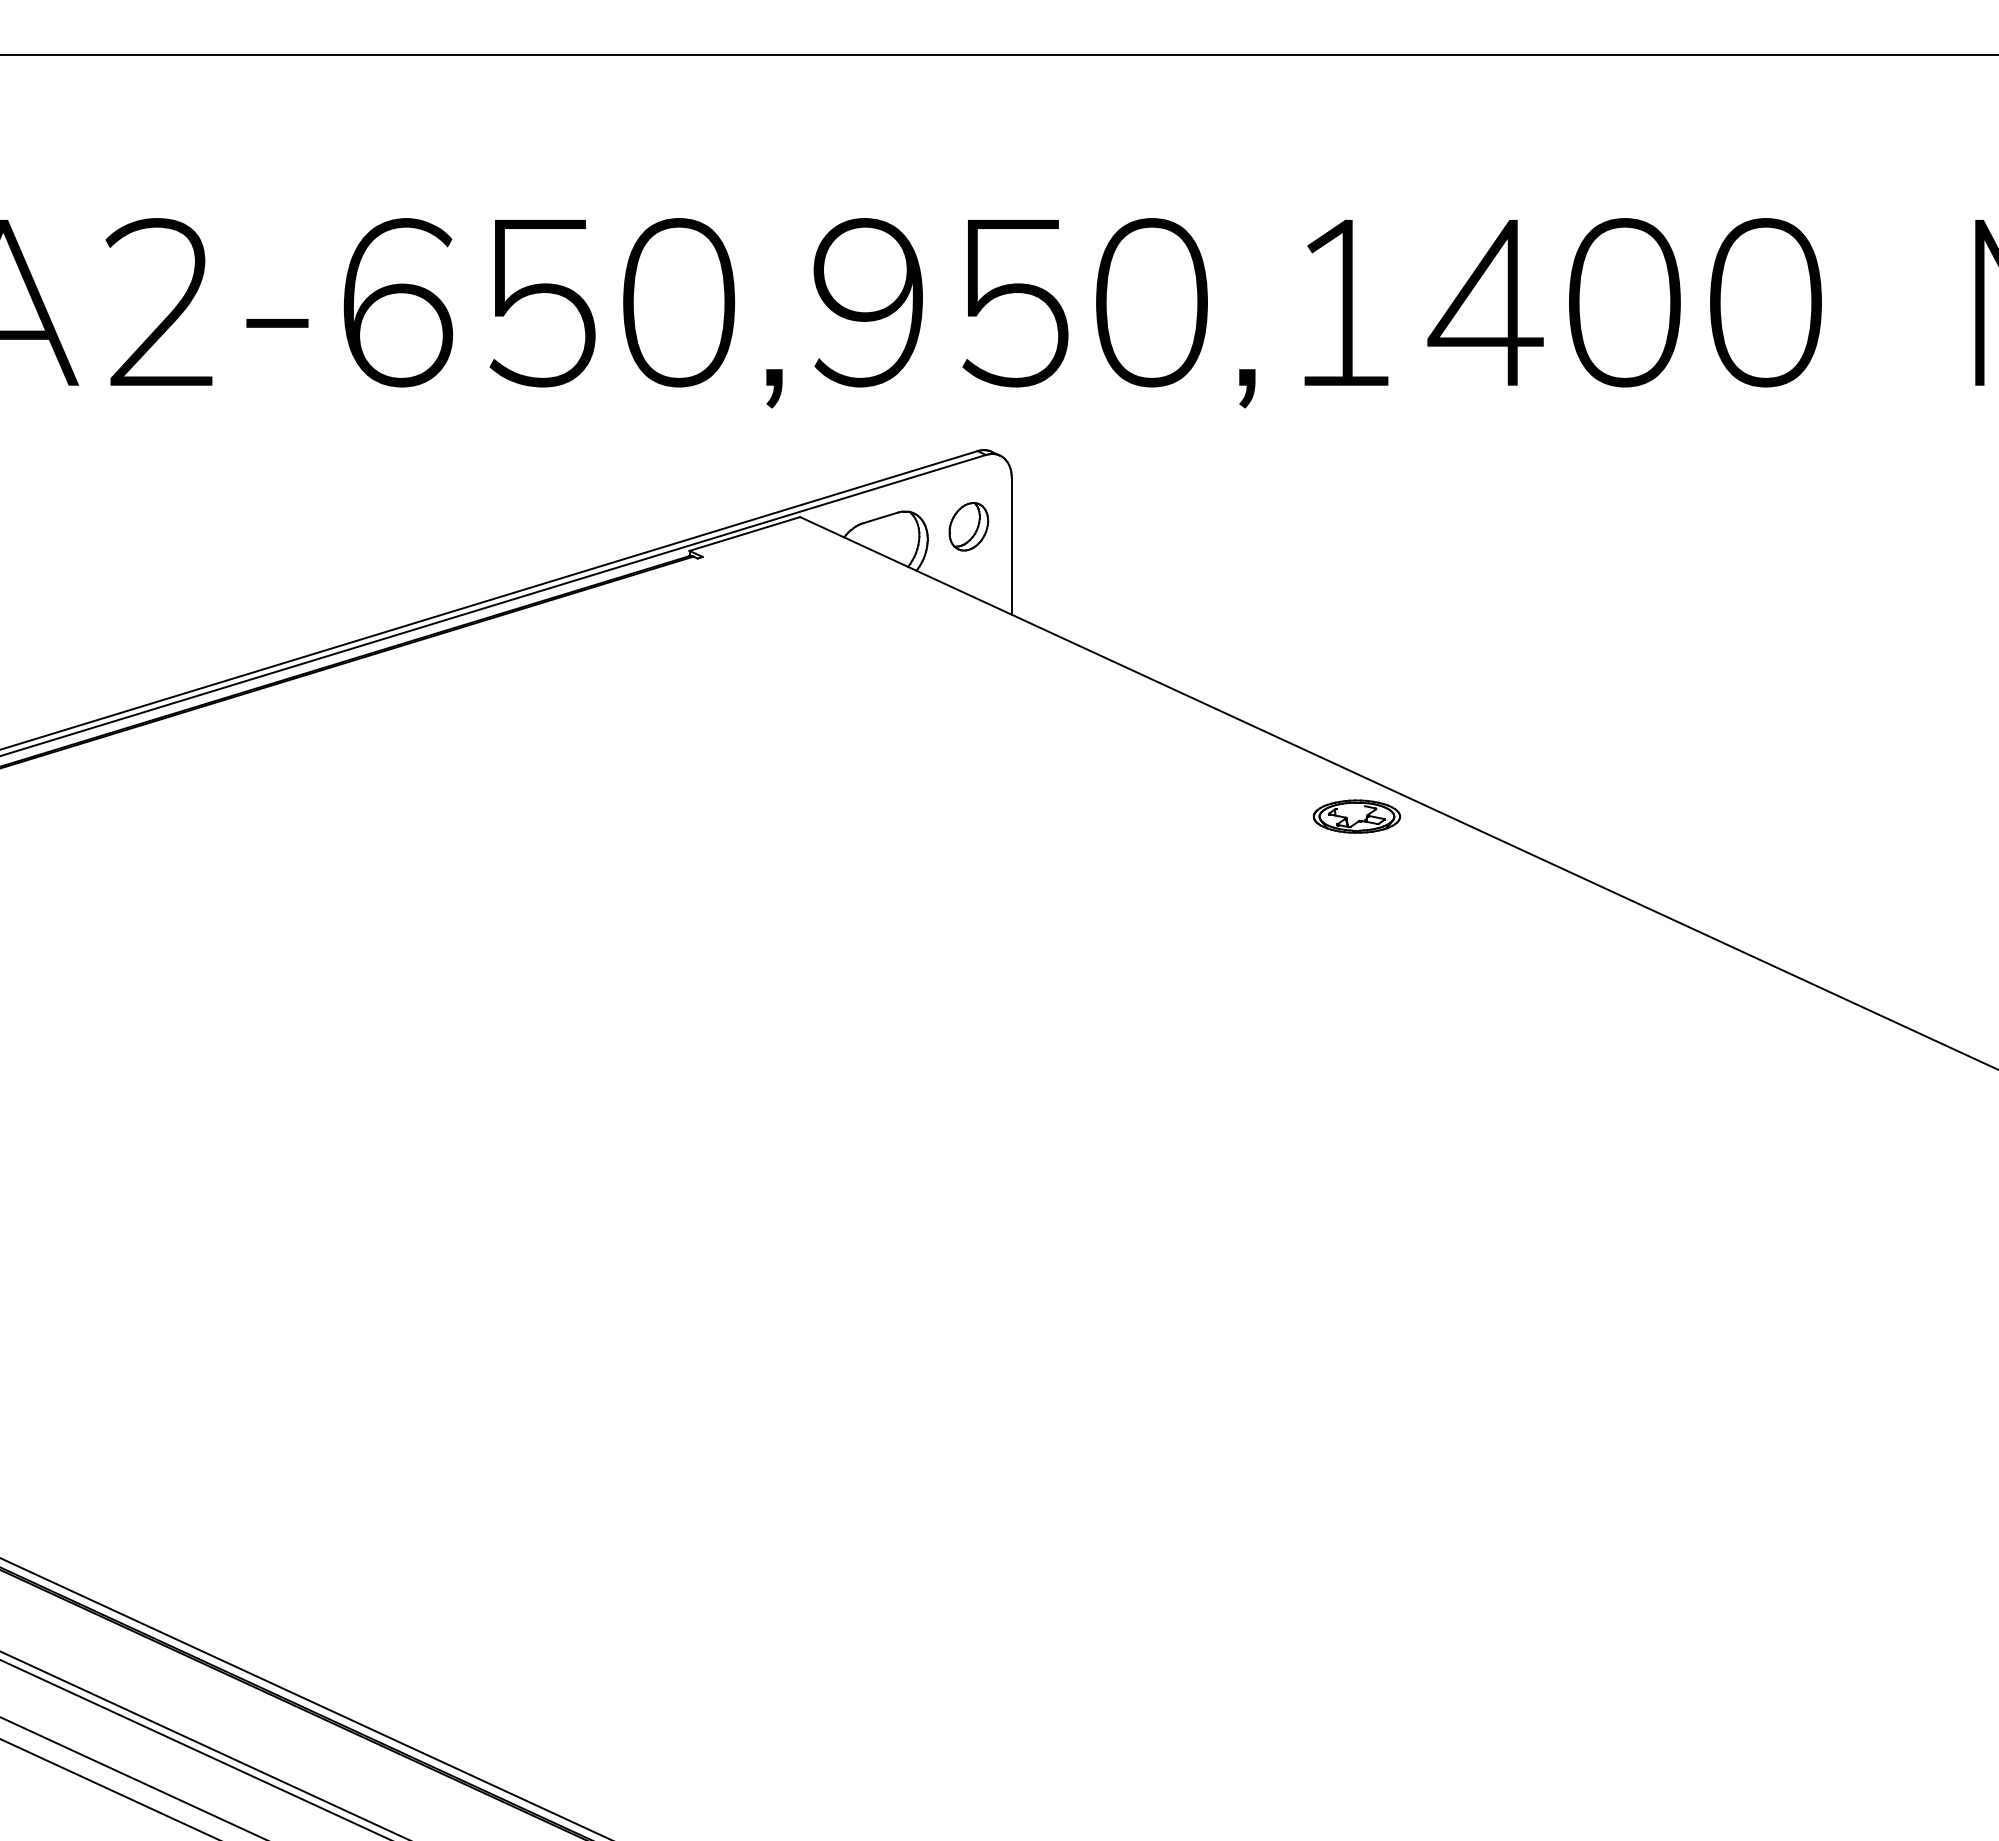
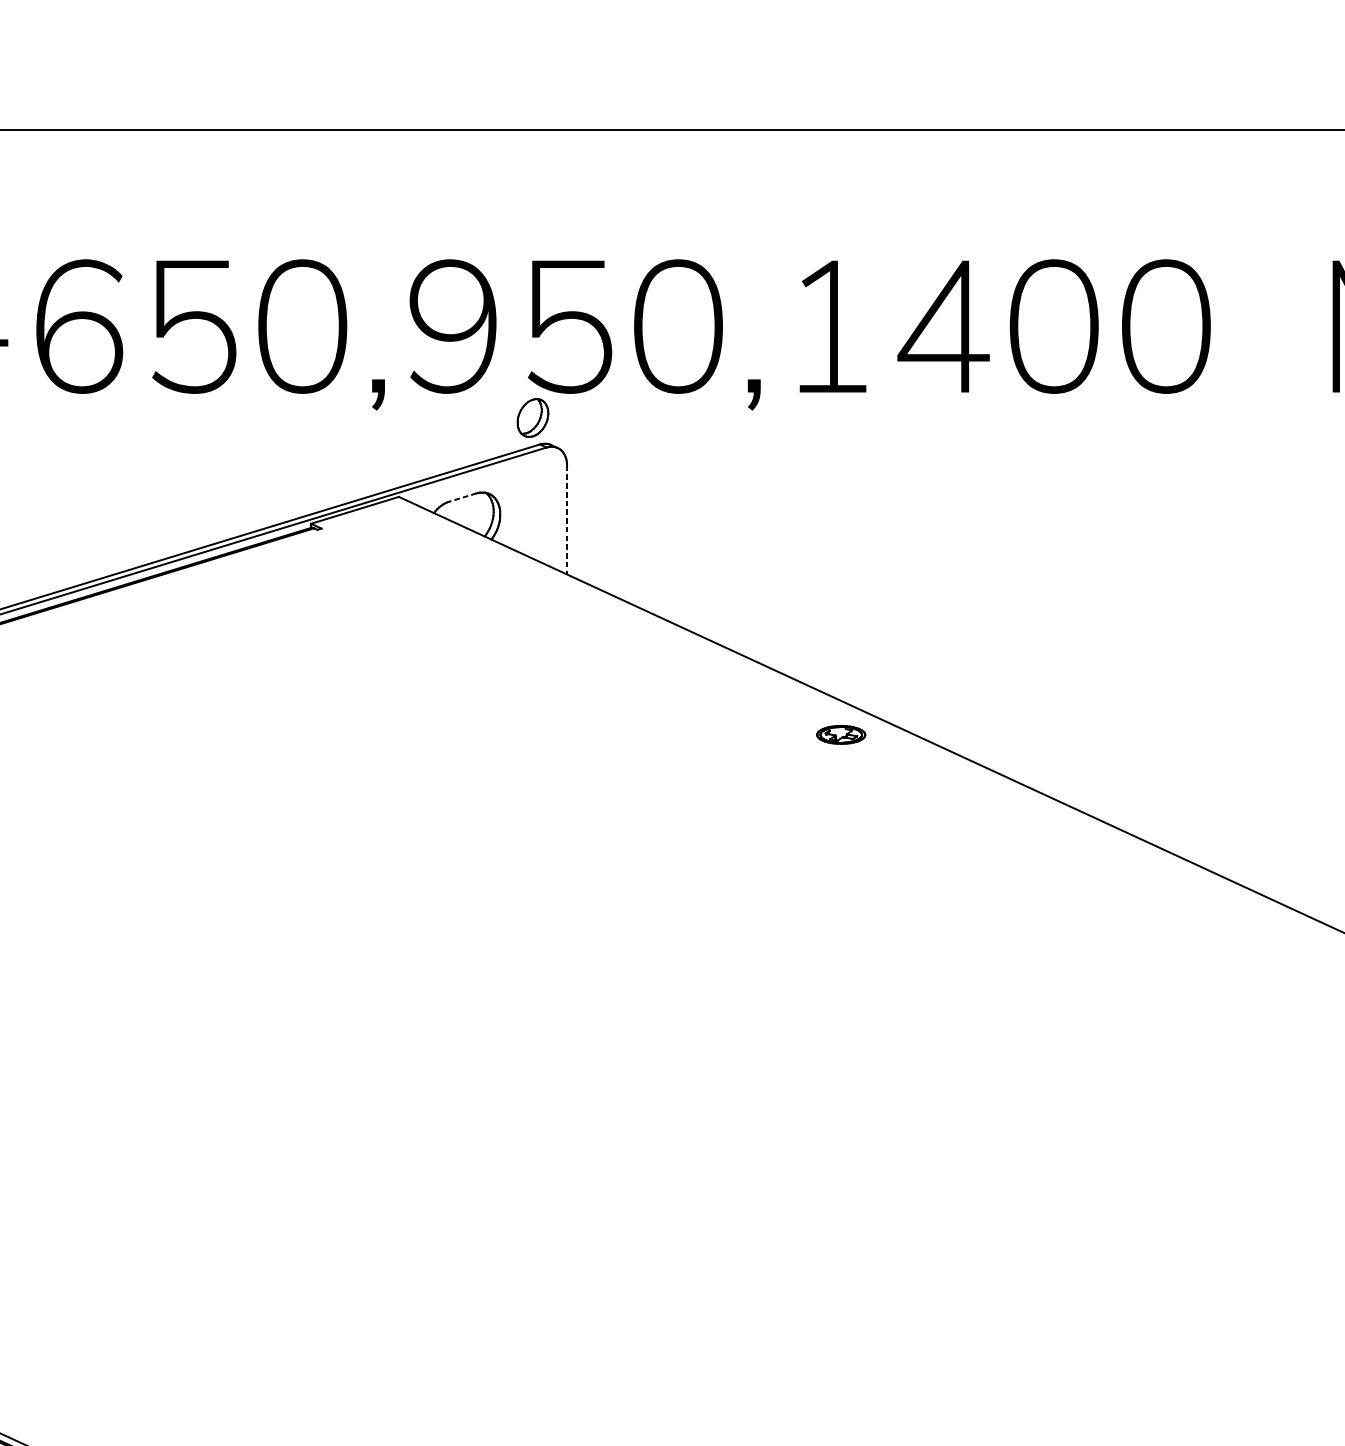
line: (880, 517) -> (462, 497), solid -> dashed
part: (968, 526) -> (532, 417), moved
line: (1011, 546) -> (566, 520), solid -> dashed
part: (1356, 816) -> (841, 734), size x0.7

